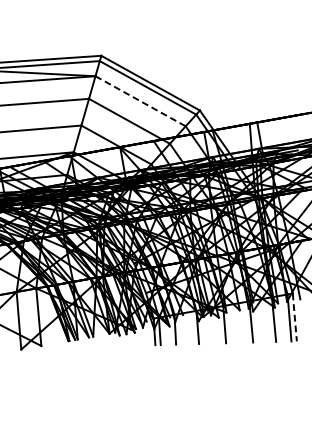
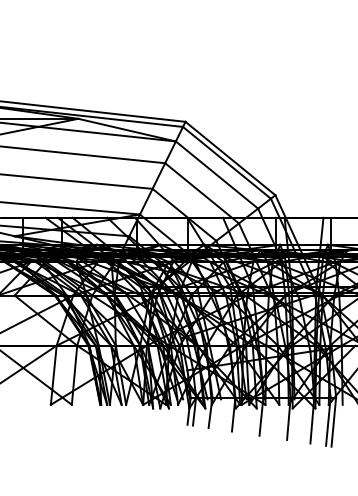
line: (141, 101) -> (217, 175), dashed -> solid
line: (294, 317) -> (333, 422), dashed -> solid

